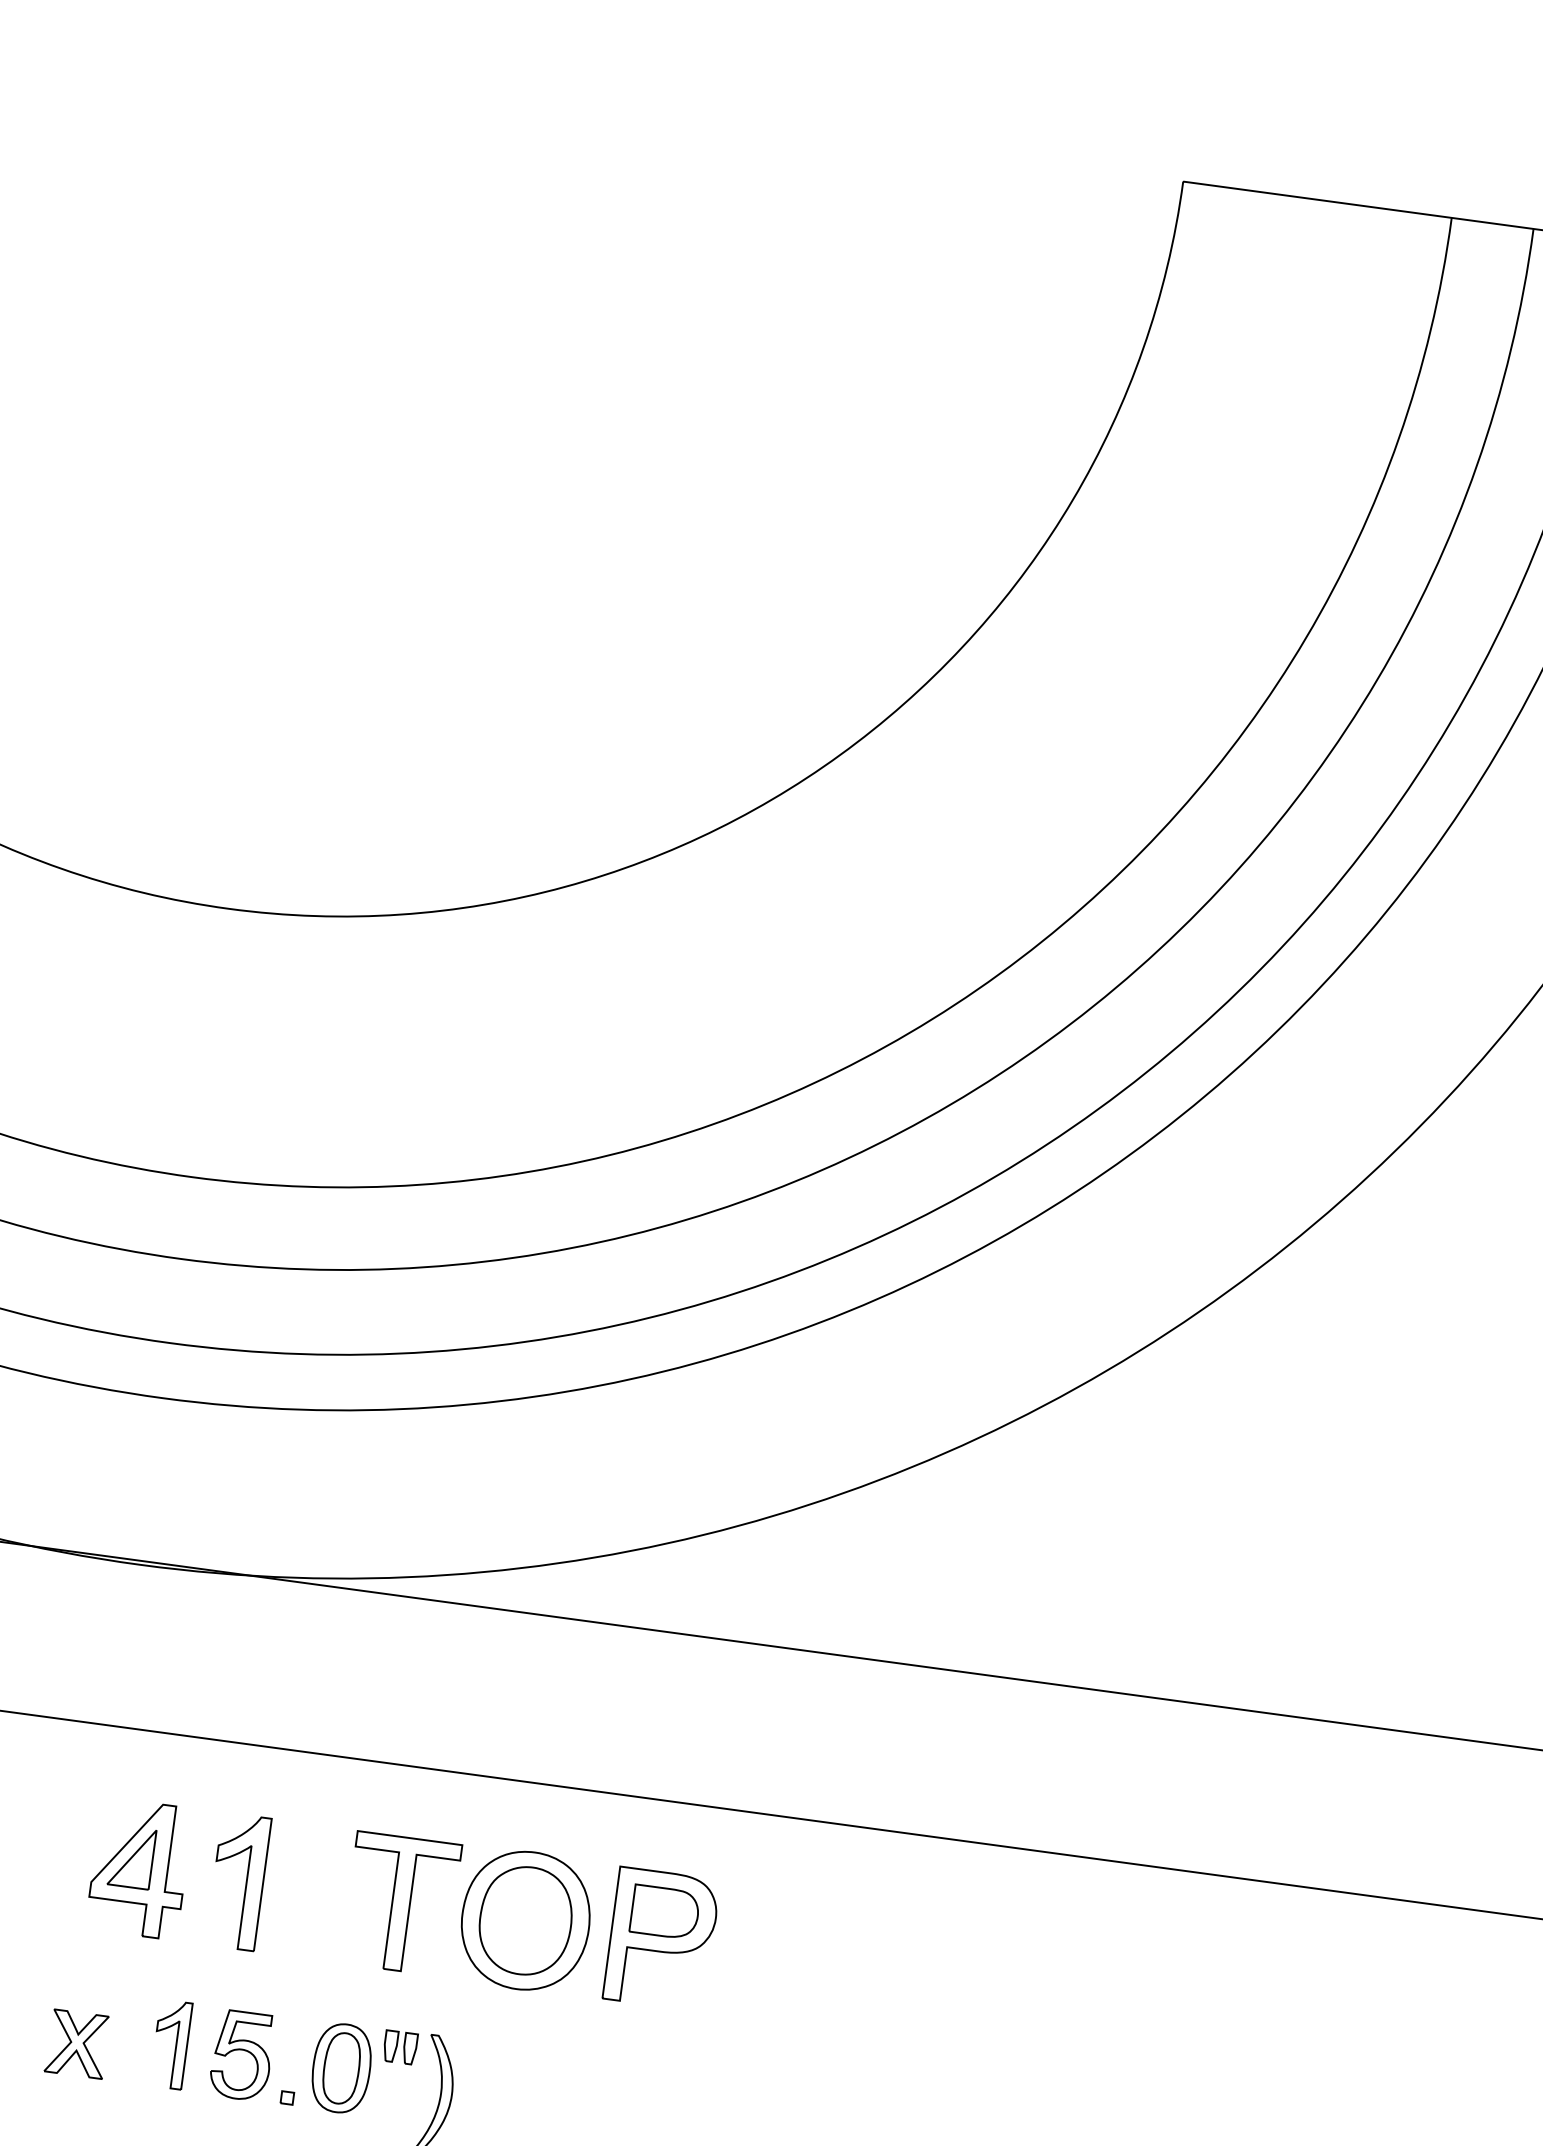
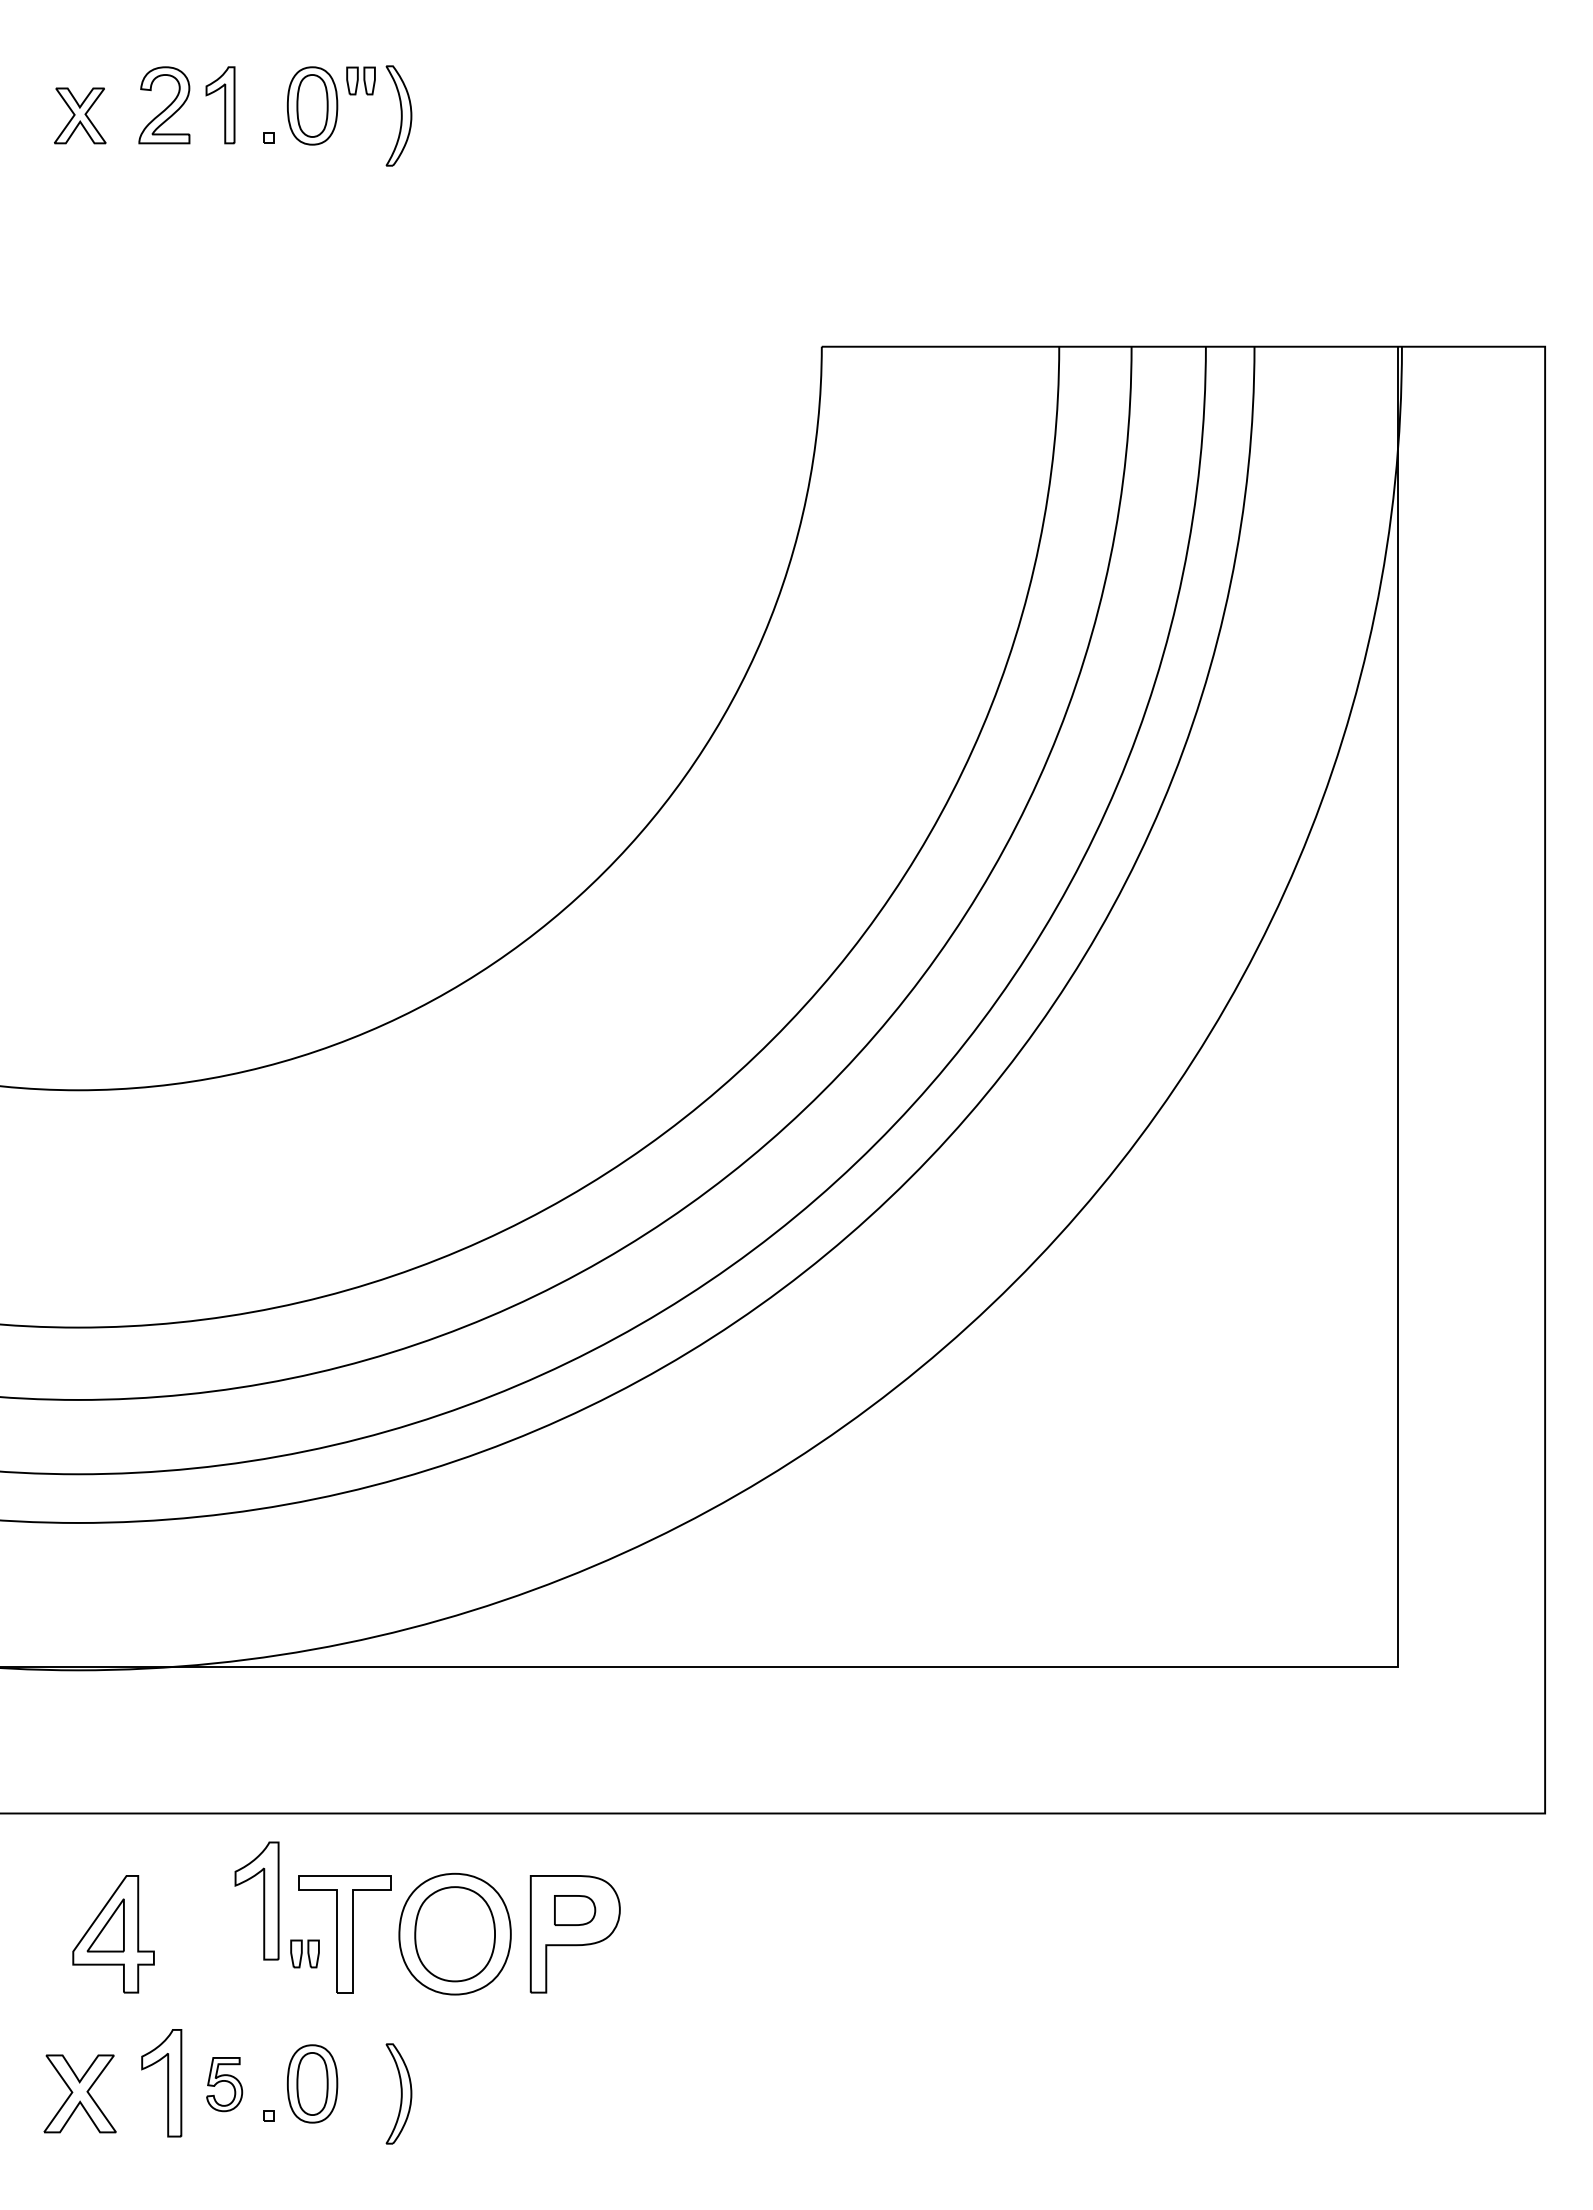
part: (245, 1882) -> (263, 1900), moved
part: (664, 1912) -> (574, 1910), size x0.7
part: (77, 2043) -> (80, 2093), size x1.4
part: (170, 2044) -> (161, 2083), size x1.4
part: (399, 2046) -> (304, 1953), moved
part: (242, 2055) -> (224, 2084), size x0.7

